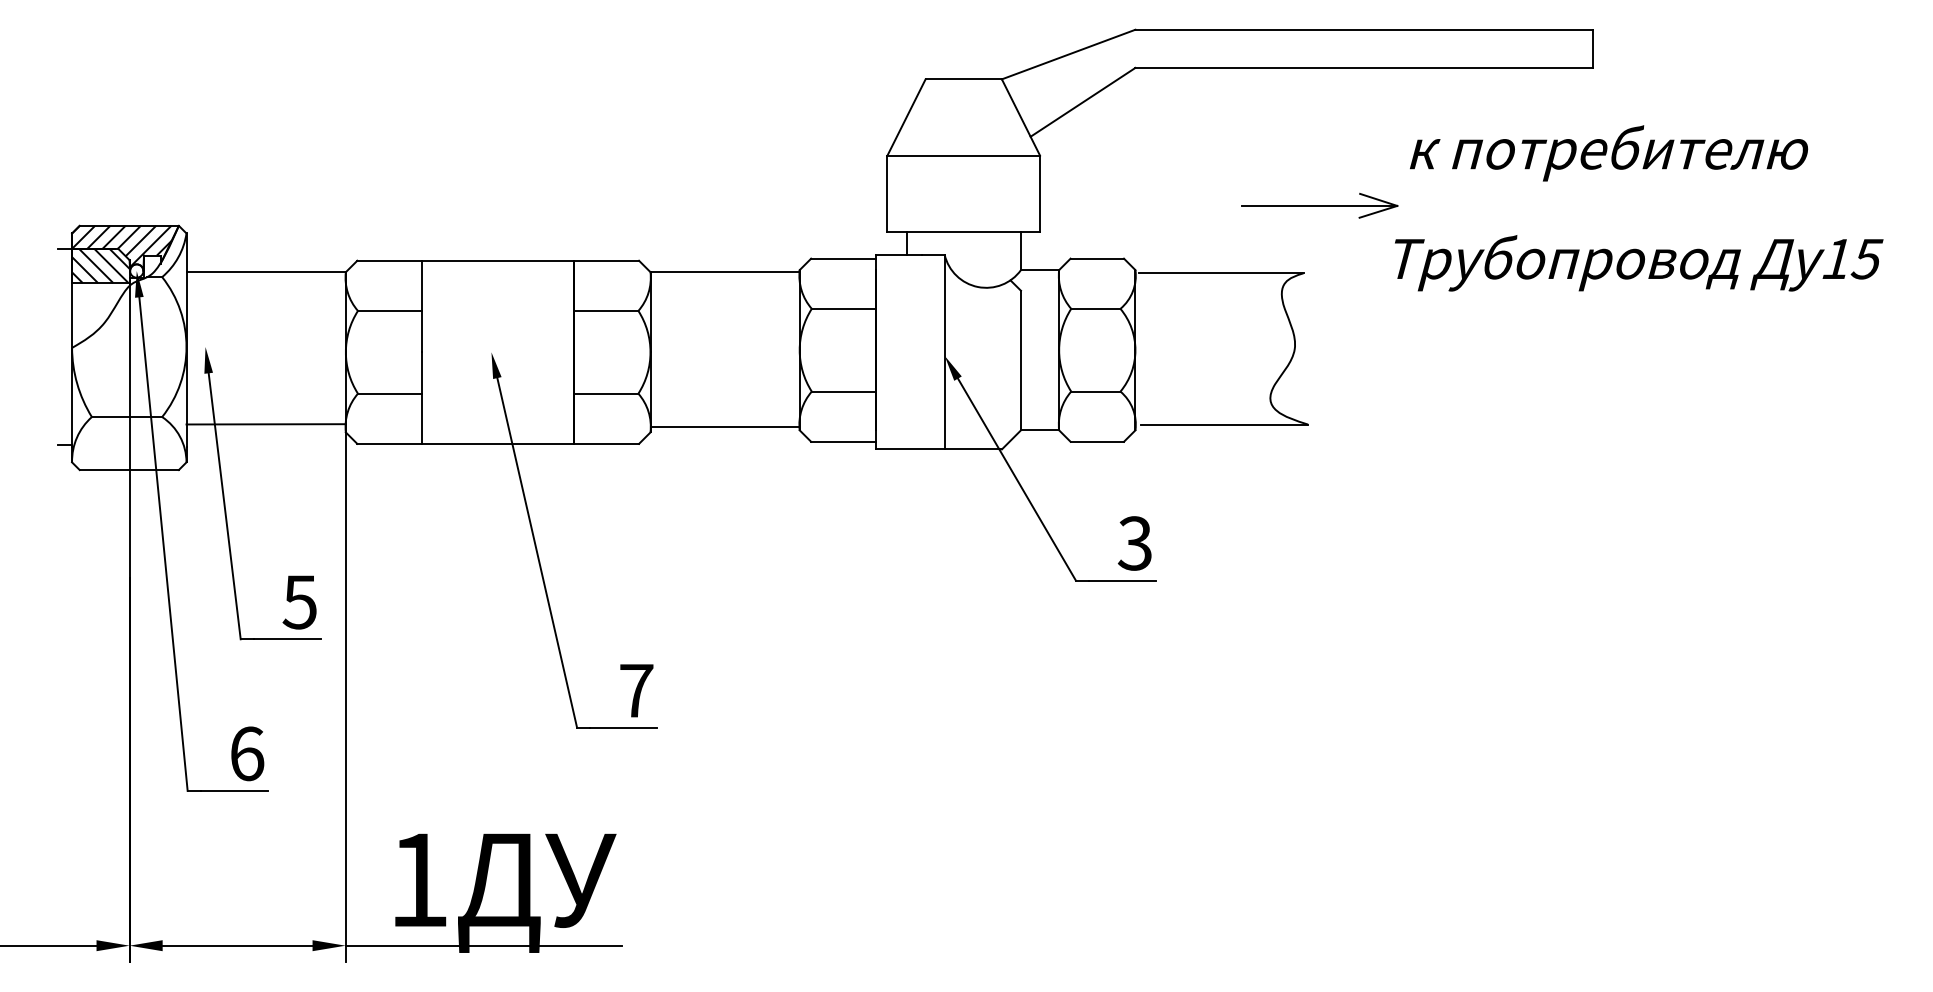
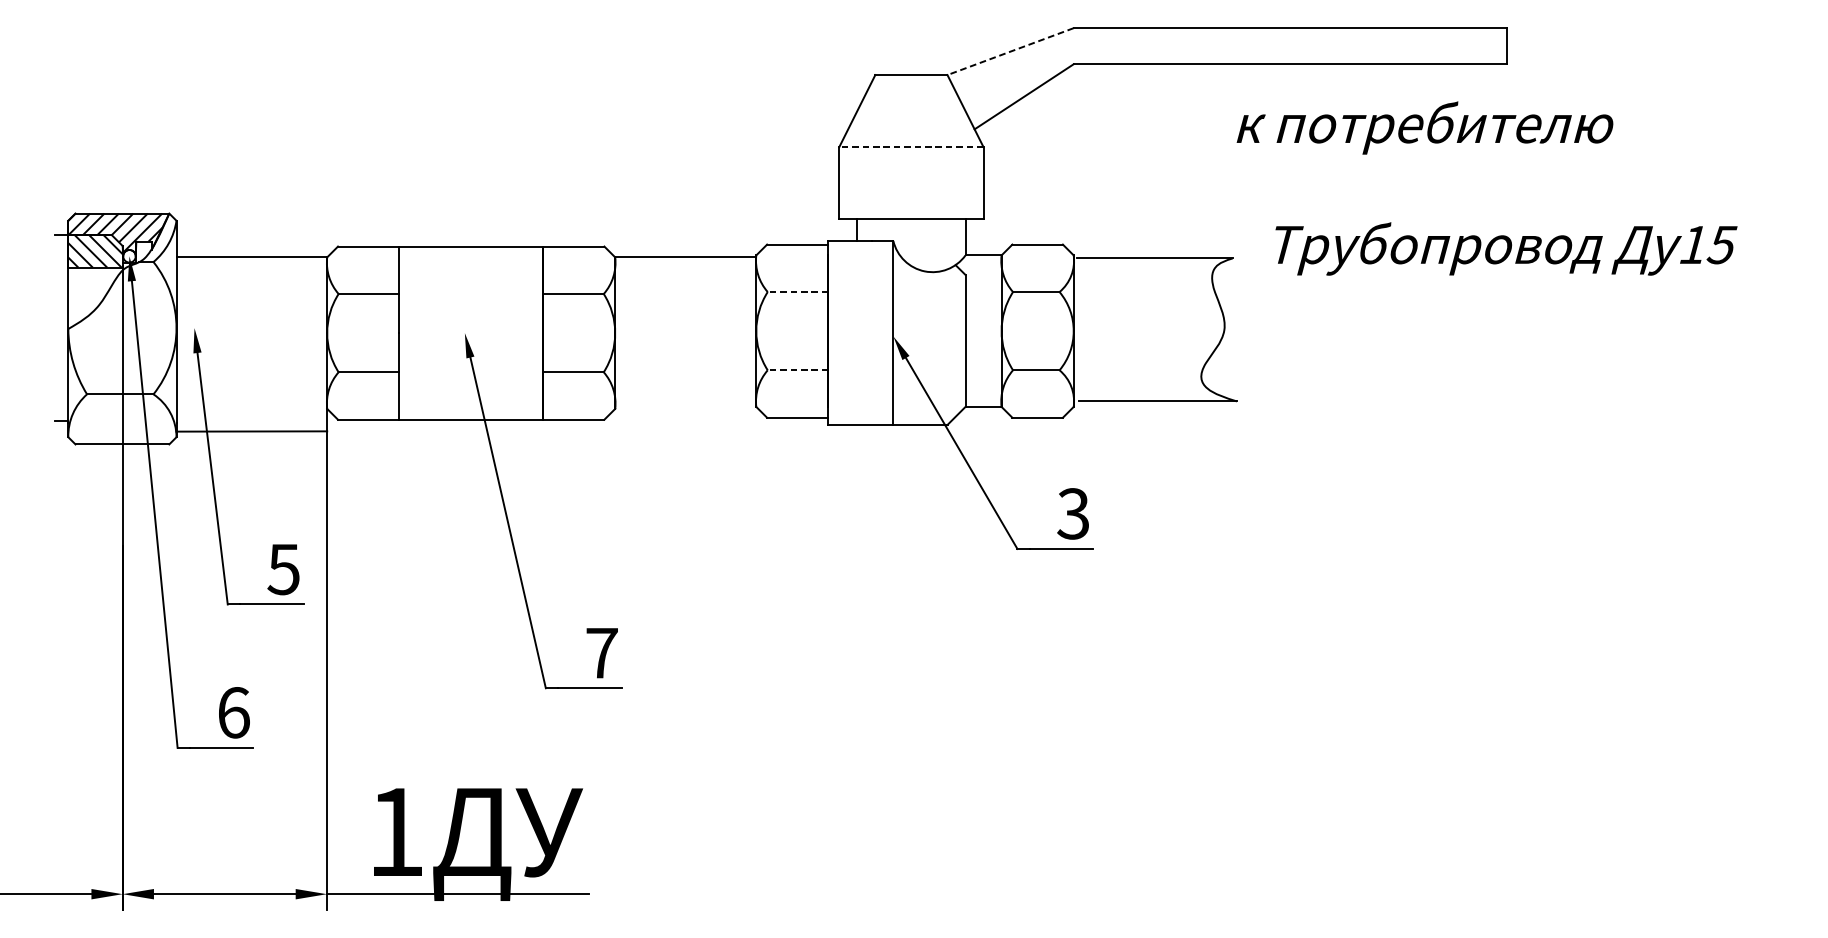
line: (1068, 54) -> (1010, 51), solid -> dashed
text: (1609, 153) -> (1425, 128), moved
line: (963, 155) -> (911, 147), solid -> dashed
part: (1319, 205) -> (1247, 194), removed
text: (1639, 263) -> (1506, 249), moved
line: (843, 308) -> (797, 291), solid -> dashed
line: (843, 391) -> (797, 370), solid -> dashed
line: (265, 424) -> (251, 431), moved
line: (724, 426) -> (685, 403), removed

